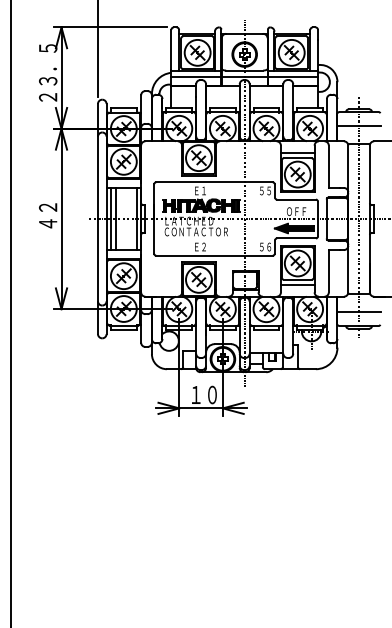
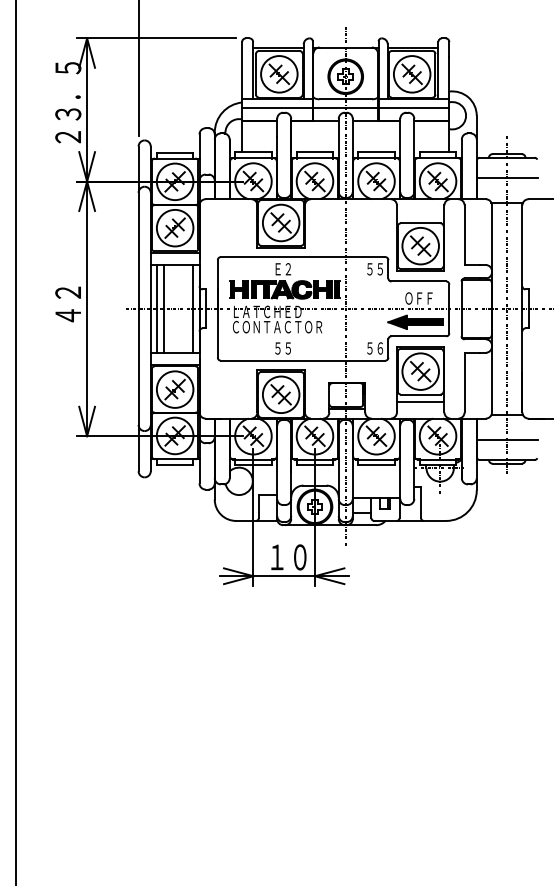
line: (297, 153) -> (420, 216), removed
text: (203, 190) -> (287, 268), Ｅ１ -> Ｅ２
text: (200, 247) -> (283, 348), Ｅ２ -> ５５

